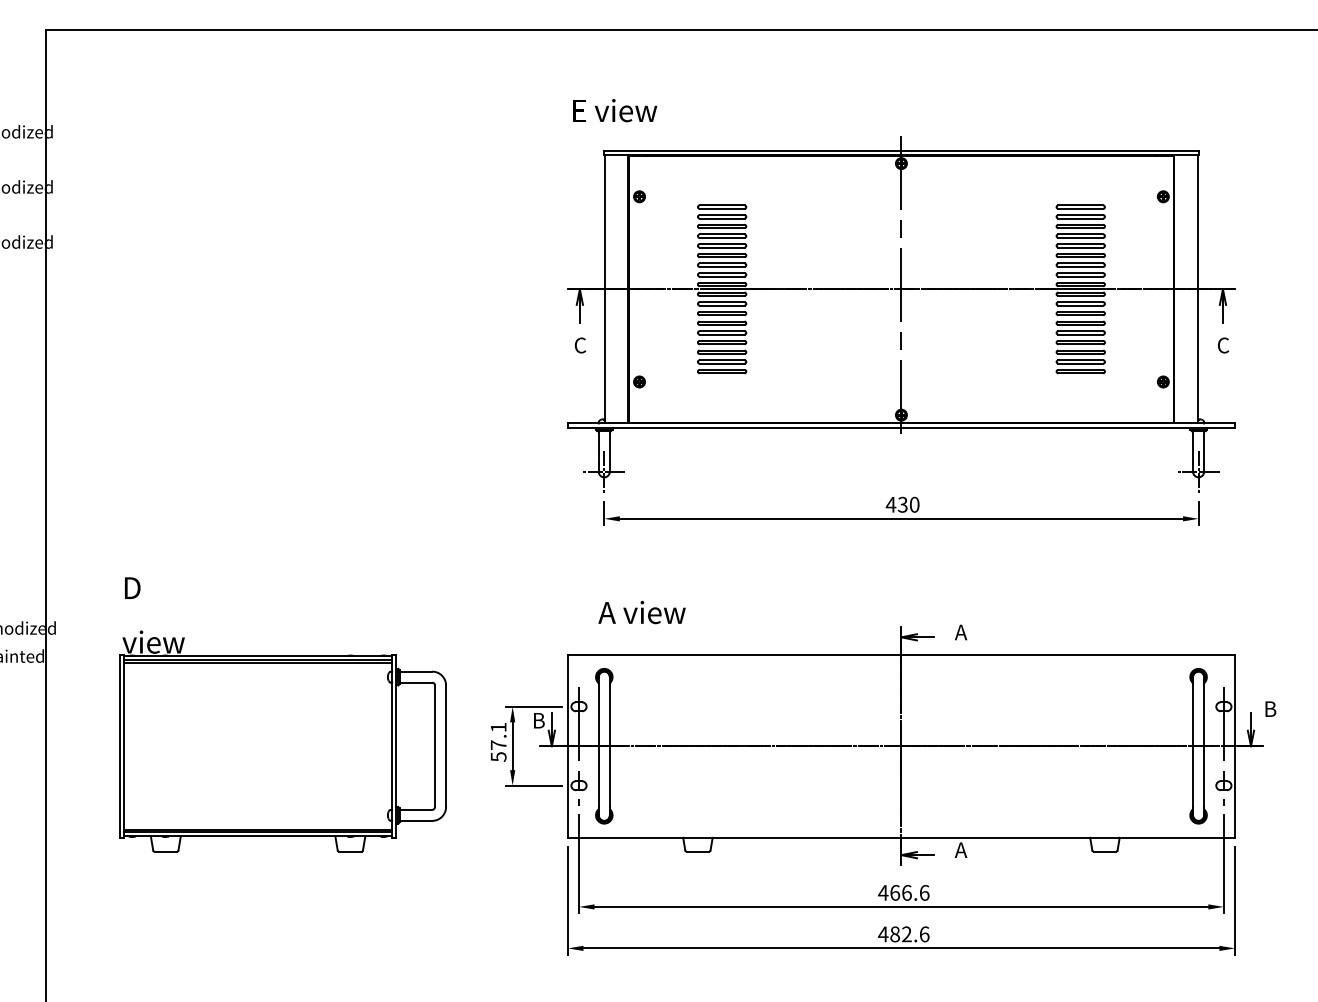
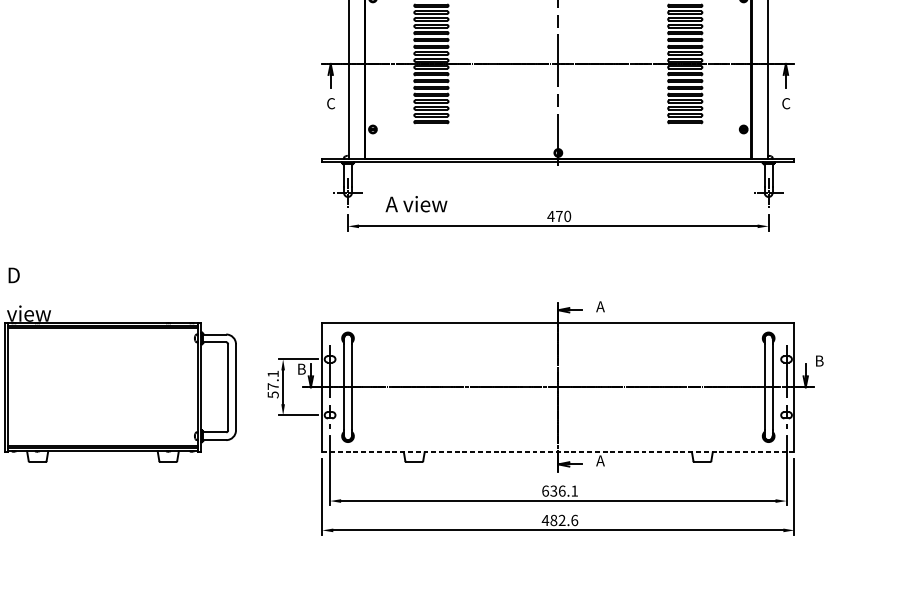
text: (902, 504) -> (559, 216), 430 -> 470
text: (641, 612) -> (416, 204), moved
line: (901, 837) -> (558, 451), solid -> dashed
text: (903, 892) -> (559, 490), 466.6 -> 636.1

